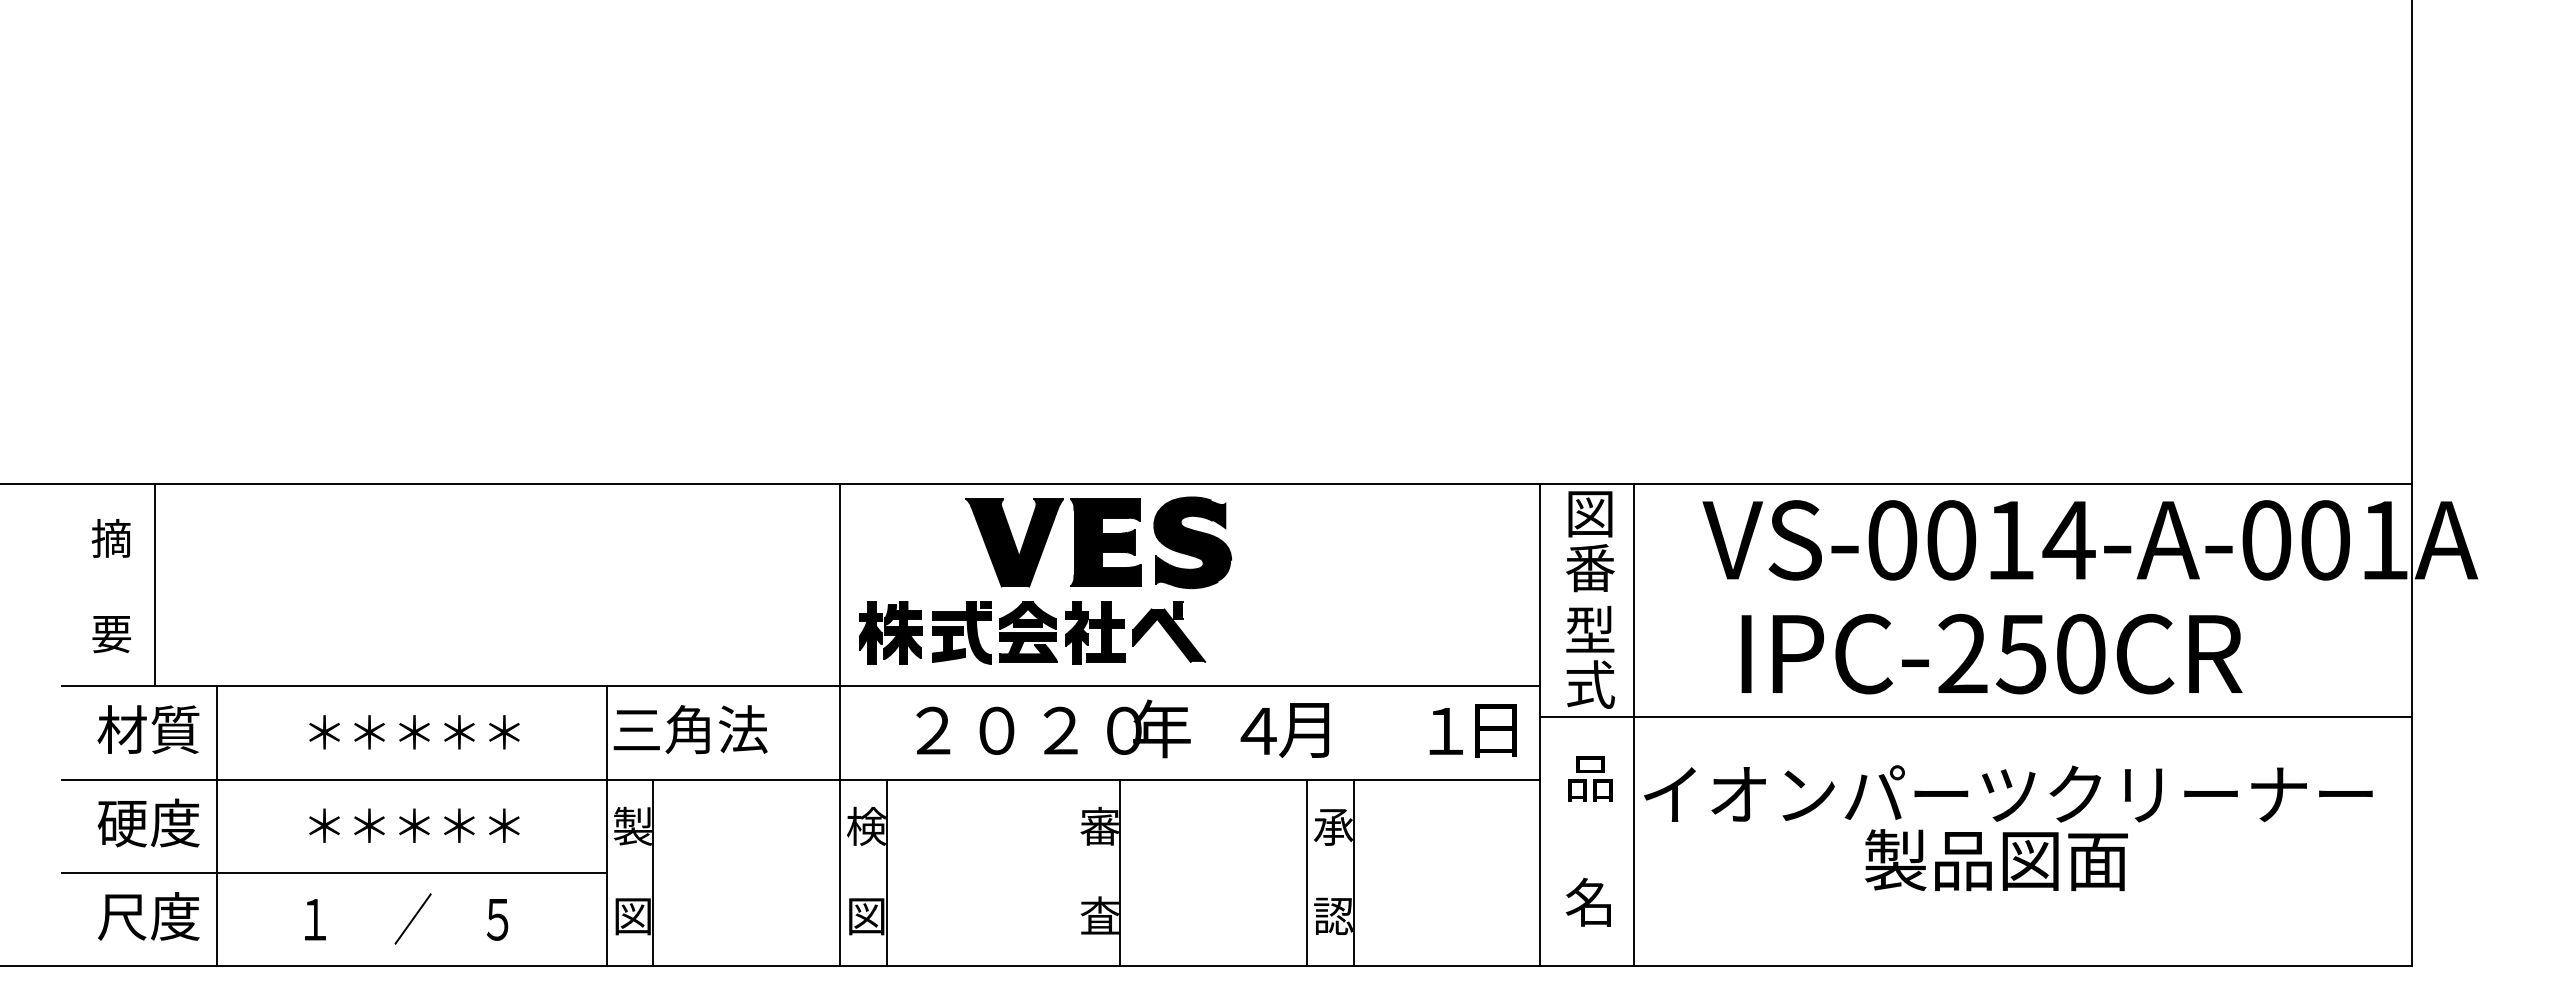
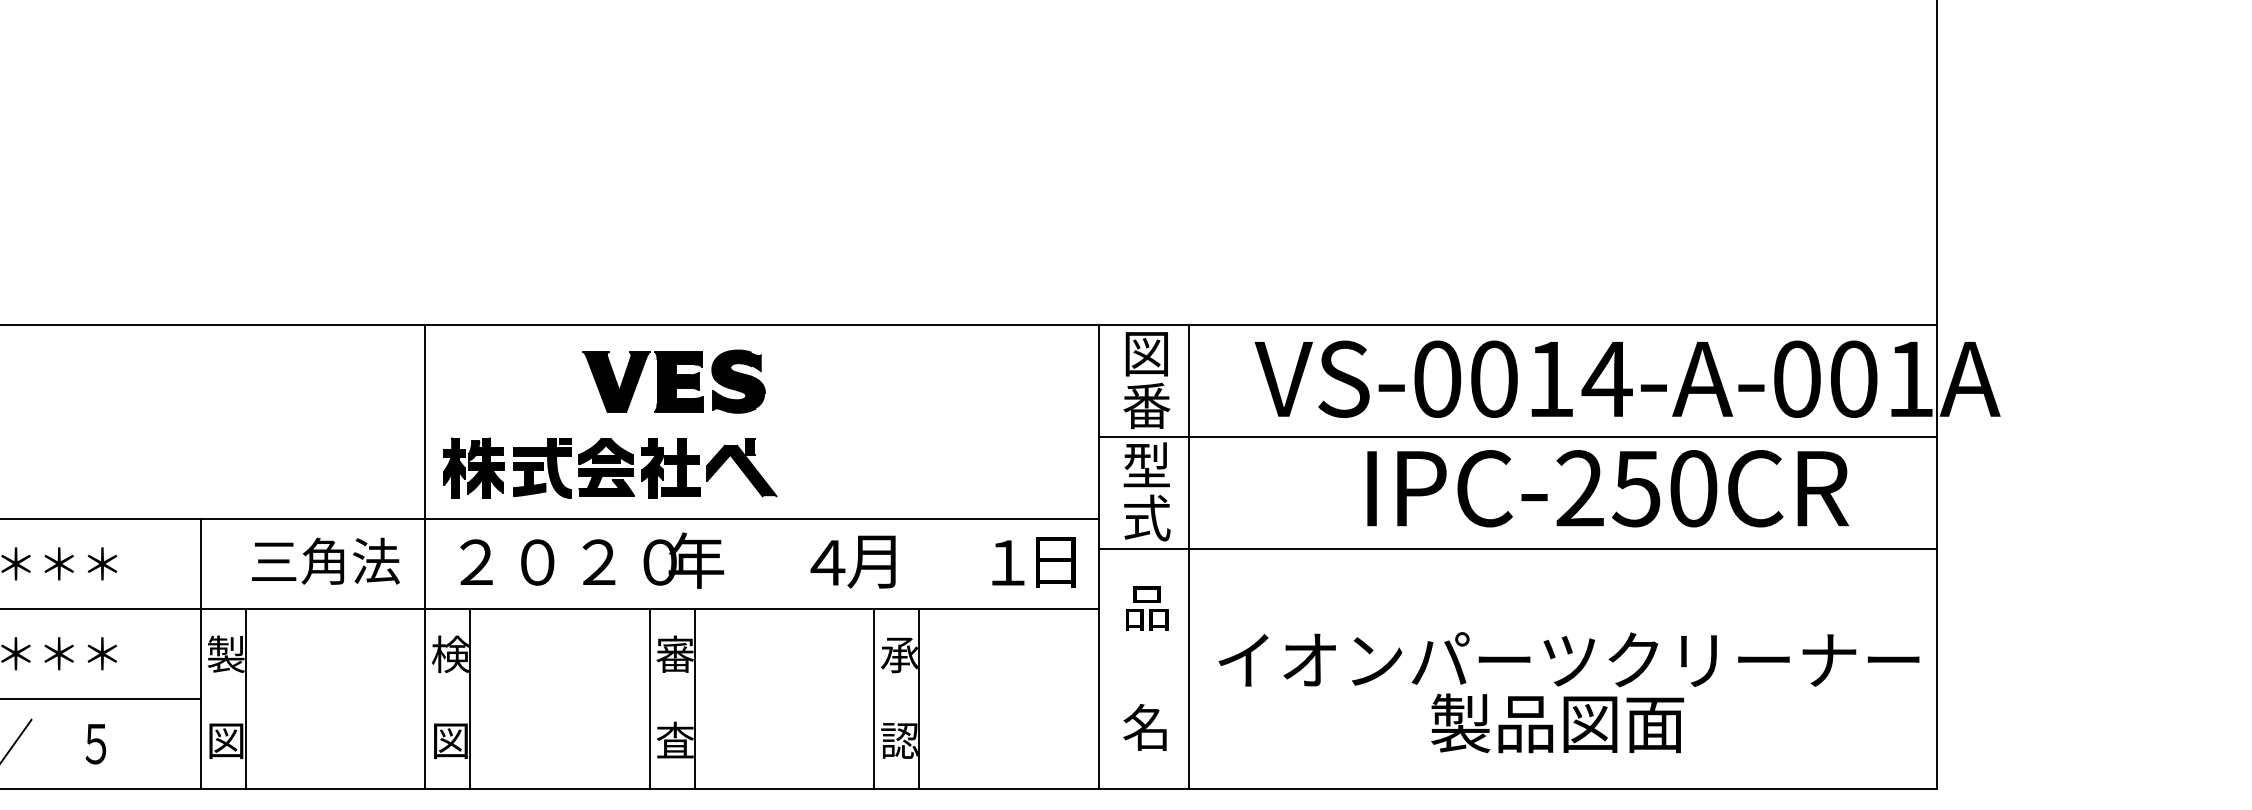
part: (1098, 542) -> (673, 381), size x0.71
line: (1976, 600) -> (1518, 437), added
text: (1991, 653) -> (1607, 488), moved
text: (1053, 728) -> (592, 560), moved
text: (690, 729) -> (325, 561), moved
text: (2008, 828) -> (1569, 692), moved
line: (1073, 872) -> (649, 698), added

